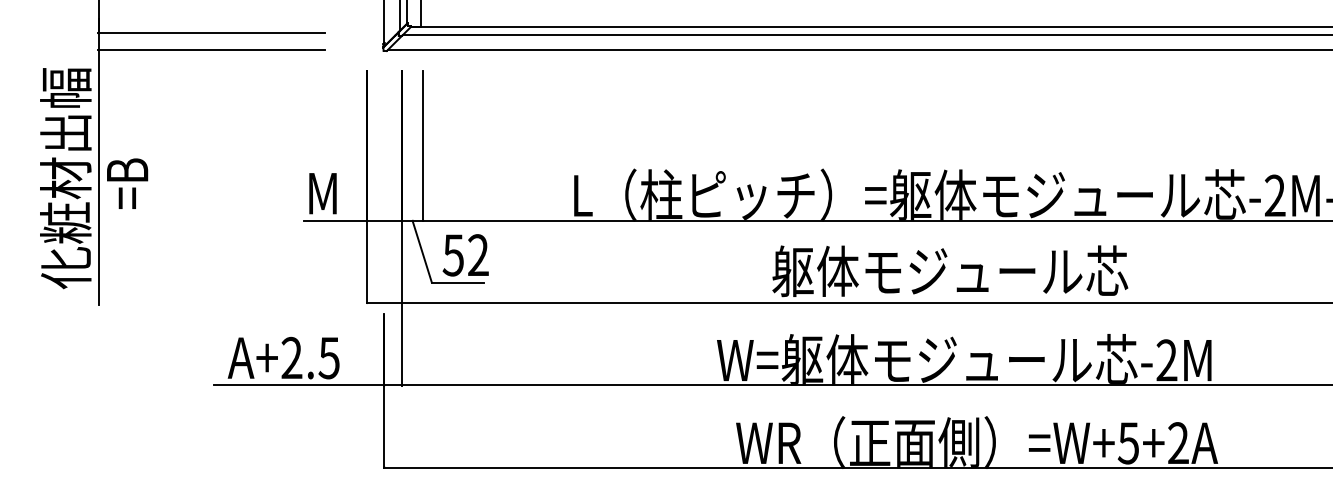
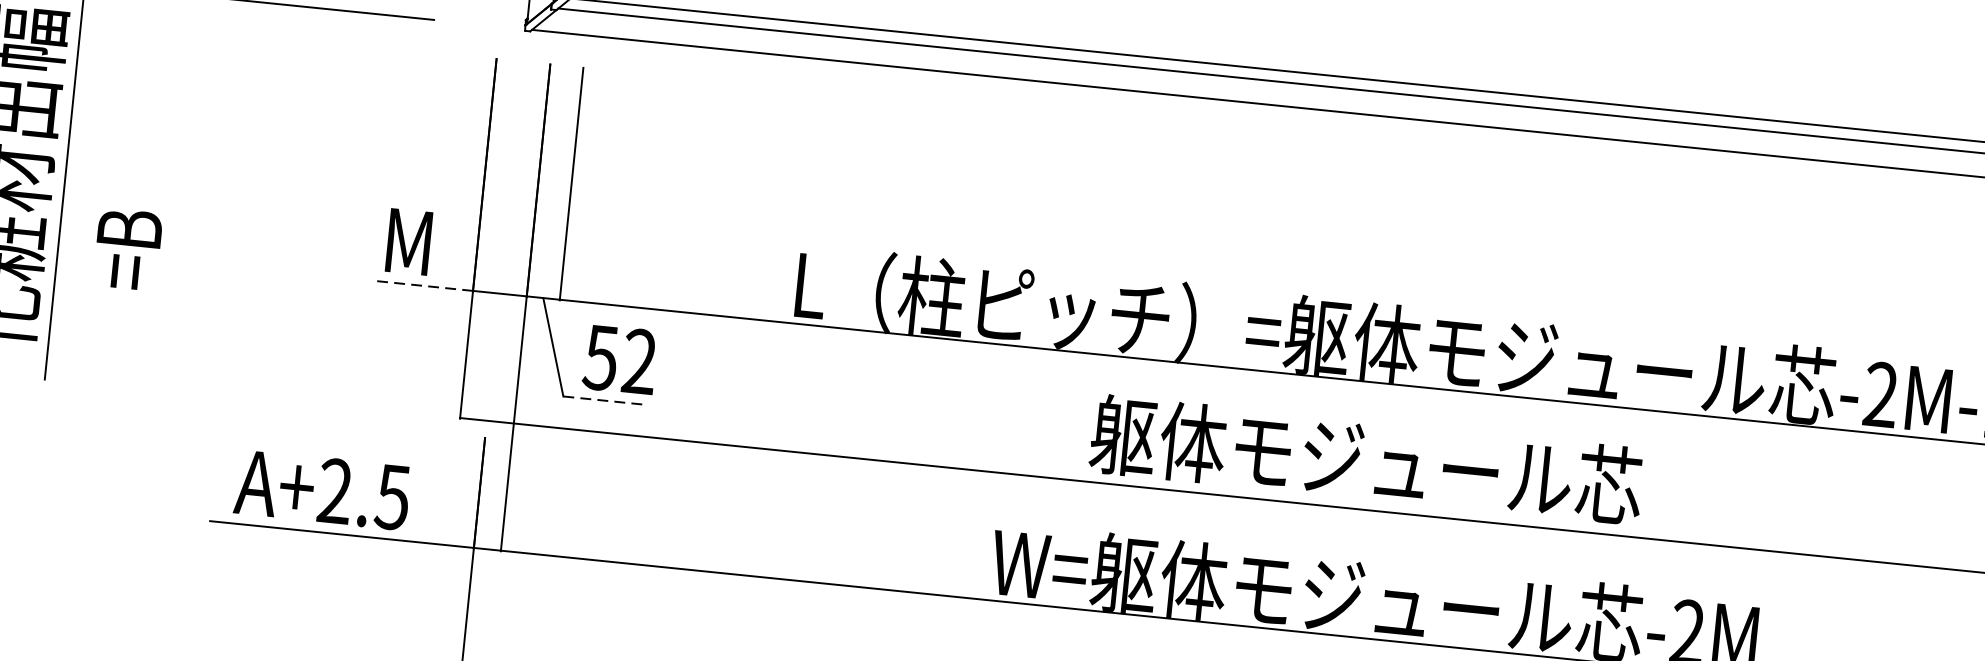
text: (127, 183) -> (127, 249), moved
line: (335, 220) -> (424, 285), solid -> dashed
line: (457, 282) -> (603, 400), solid -> dashed

